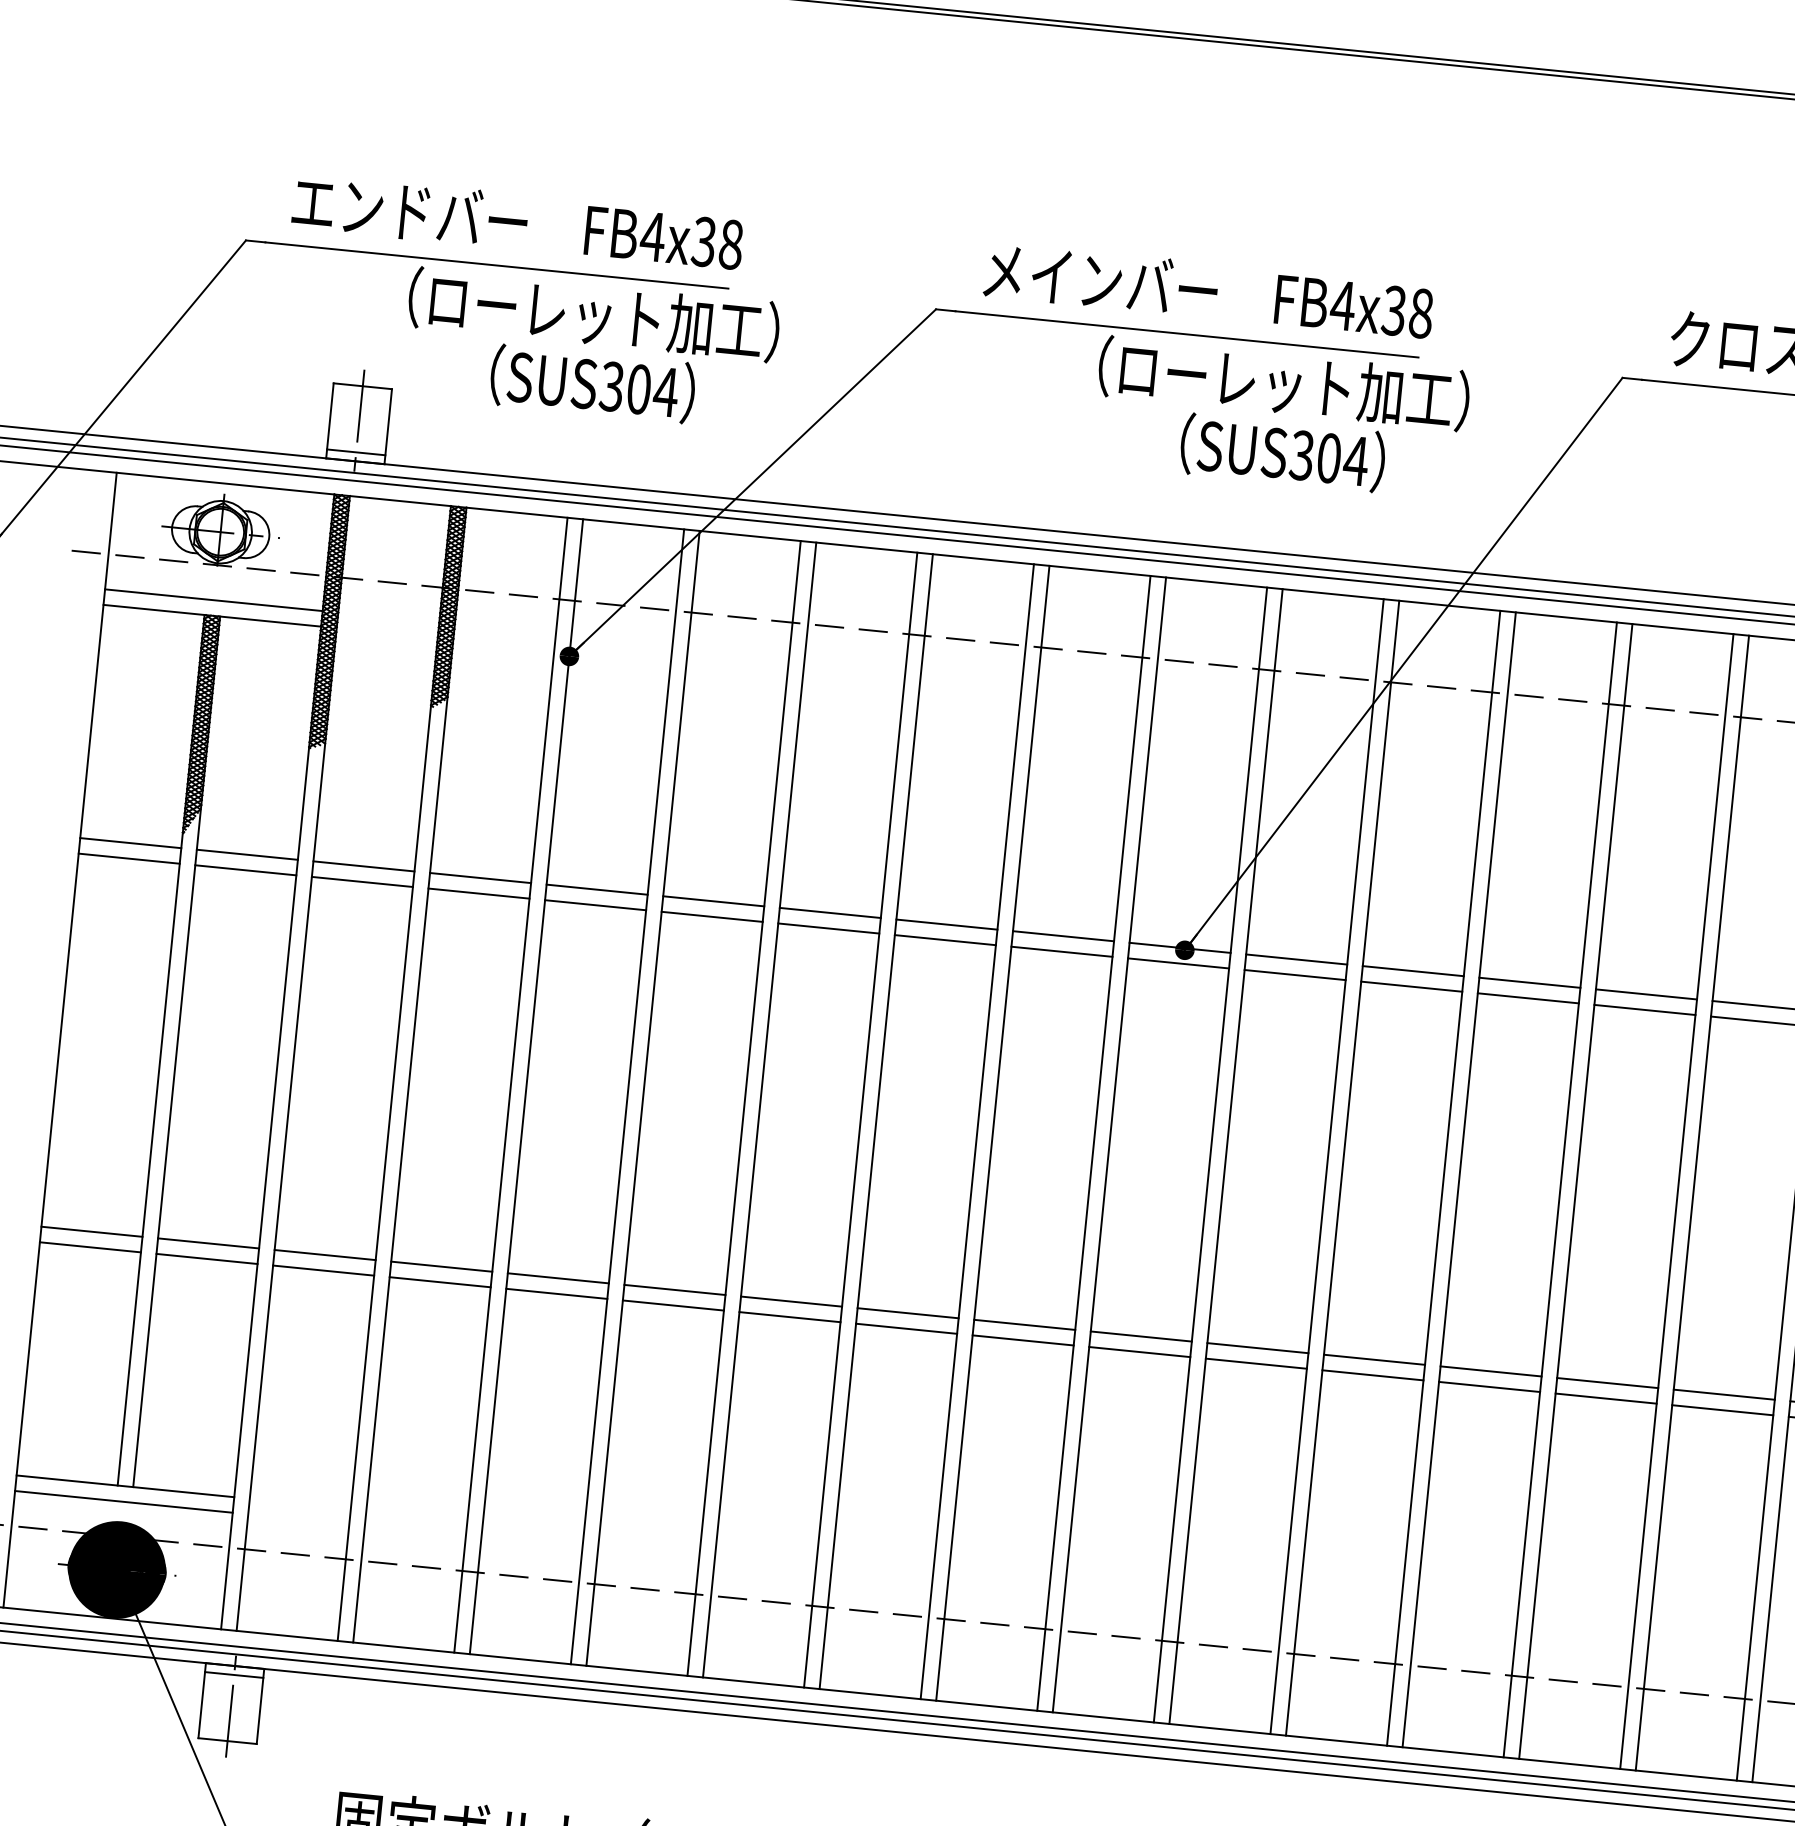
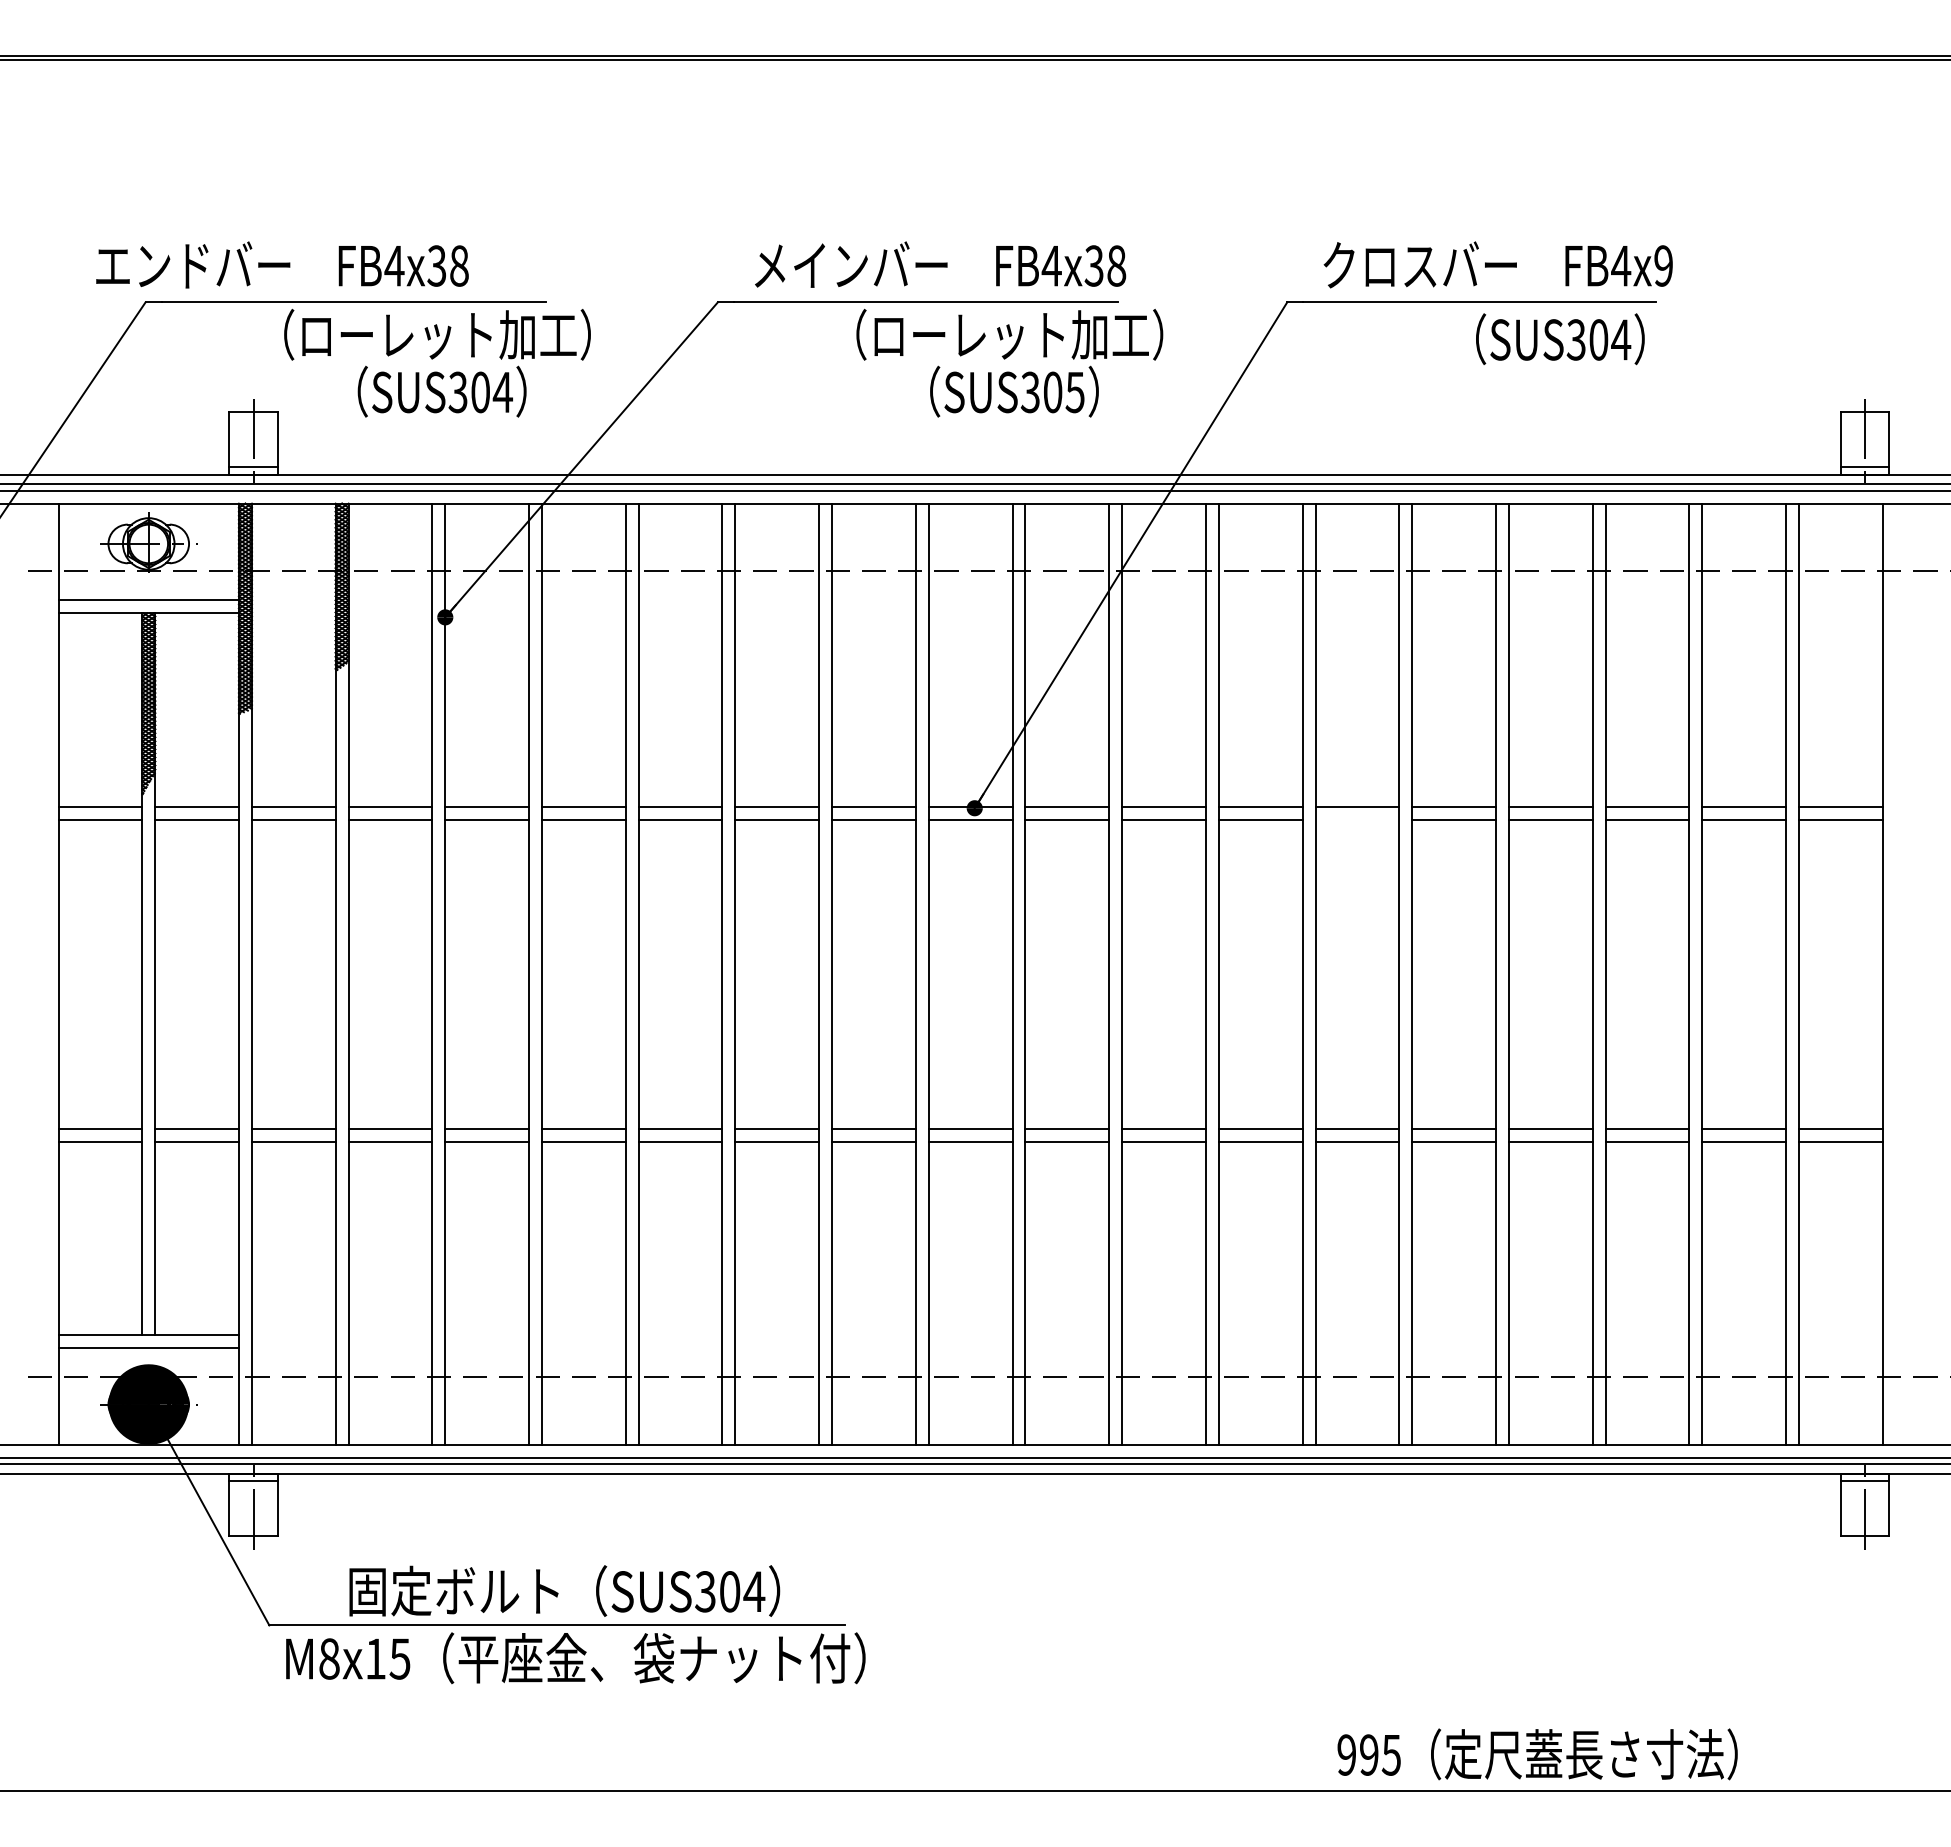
text: (518, 221) -> (282, 264), moved
text: (1356, 461) -> (1075, 392), SUS304 -> SUS305
line: (1645, 1009) -> (1357, 819), removed

